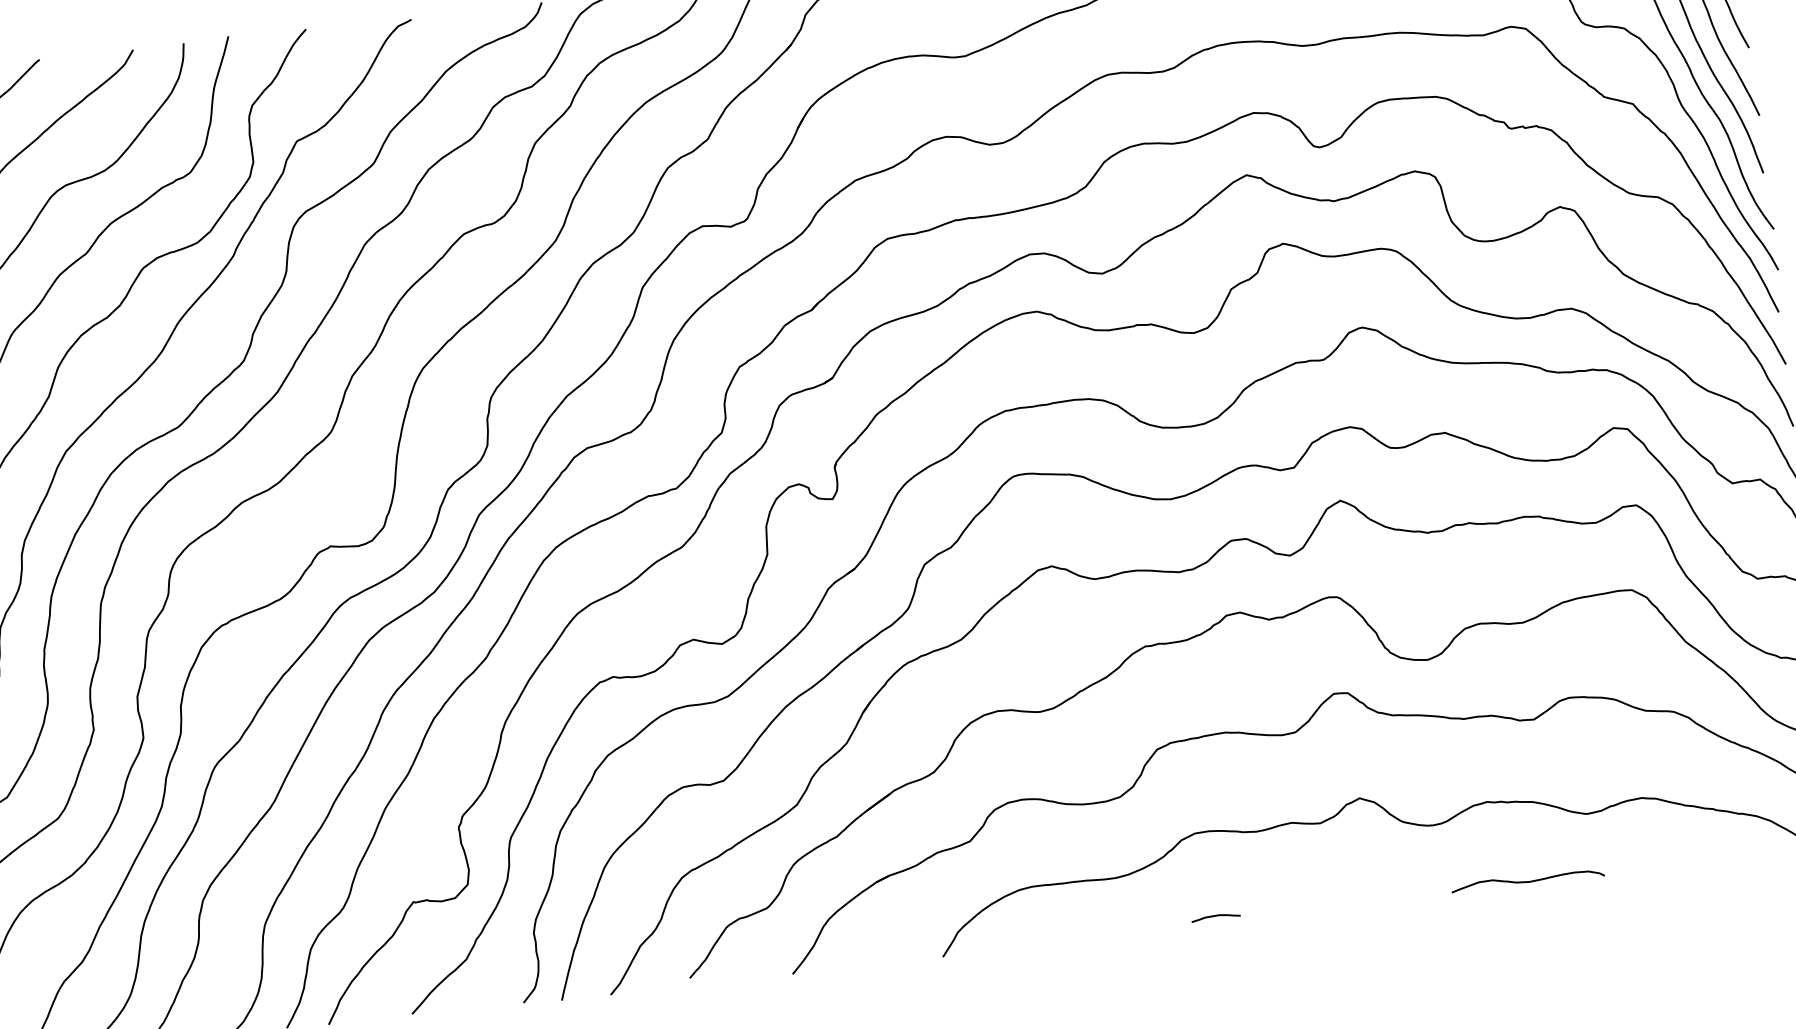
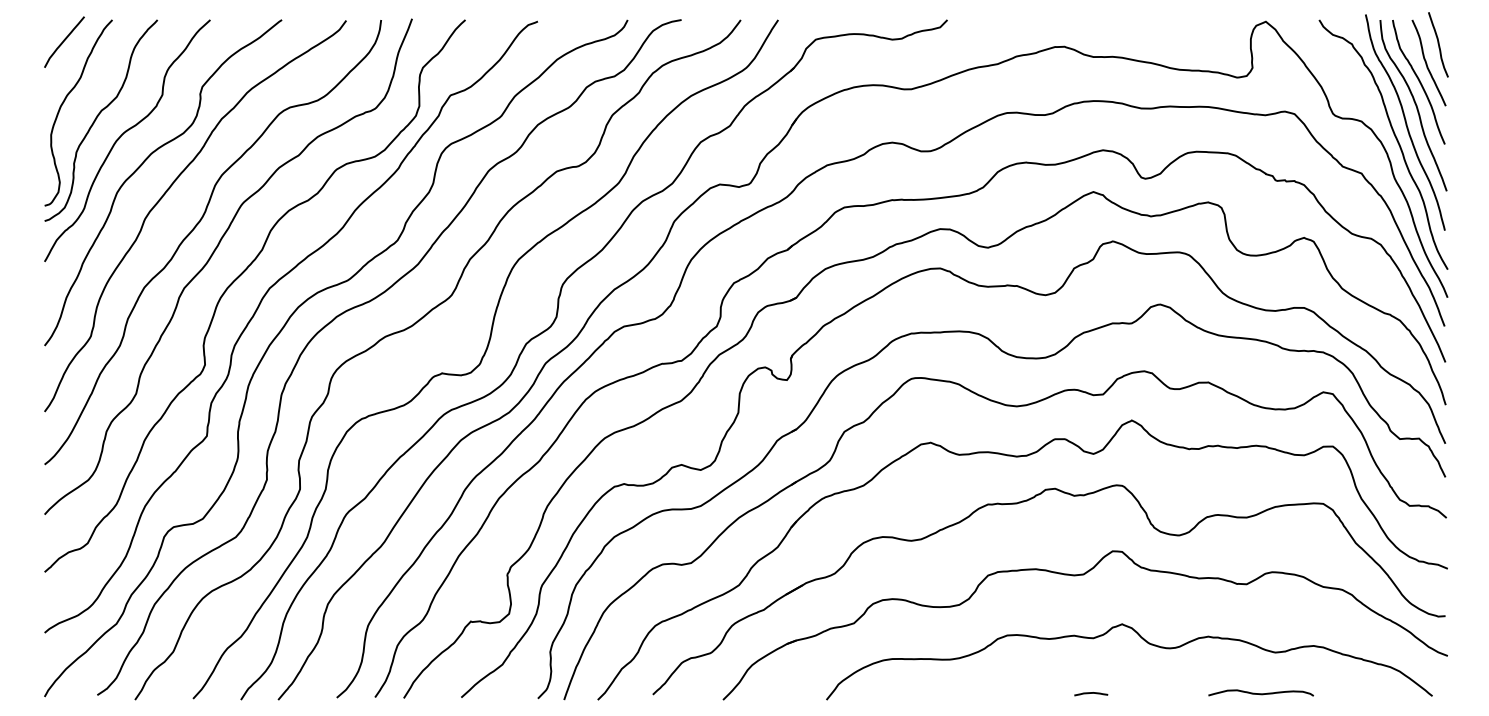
curve: (1527, 881) -> (1260, 693), moved
curve: (1216, 916) -> (1091, 693), moved

